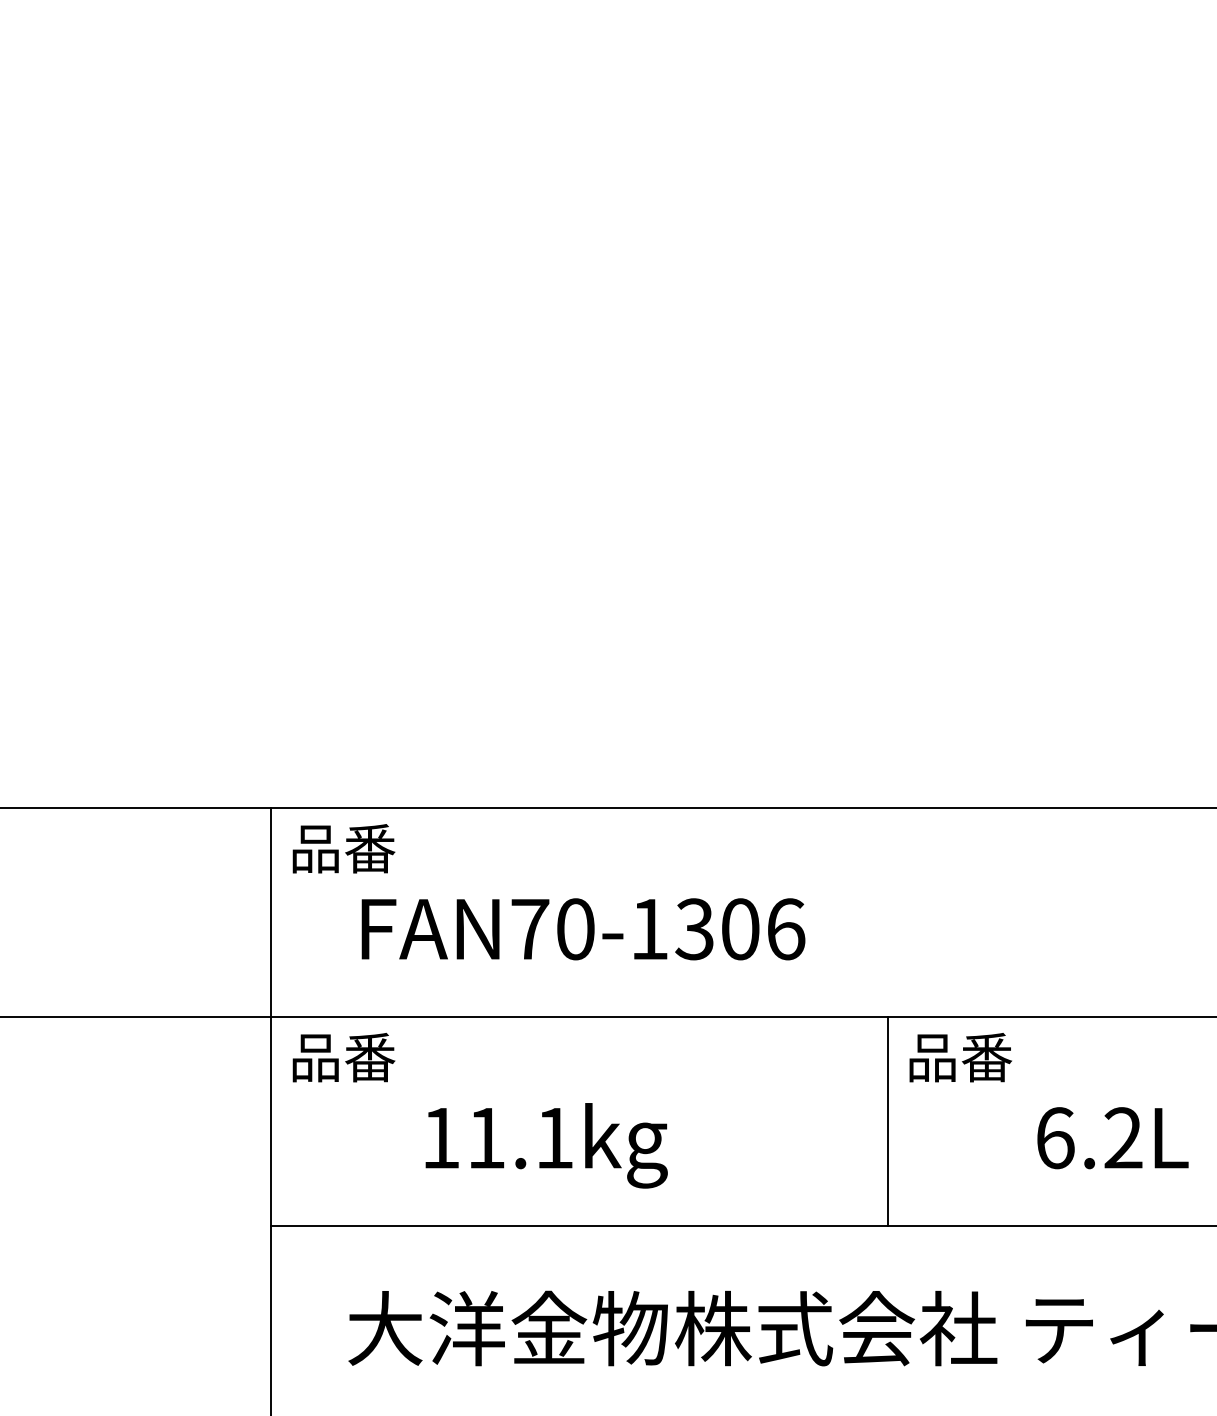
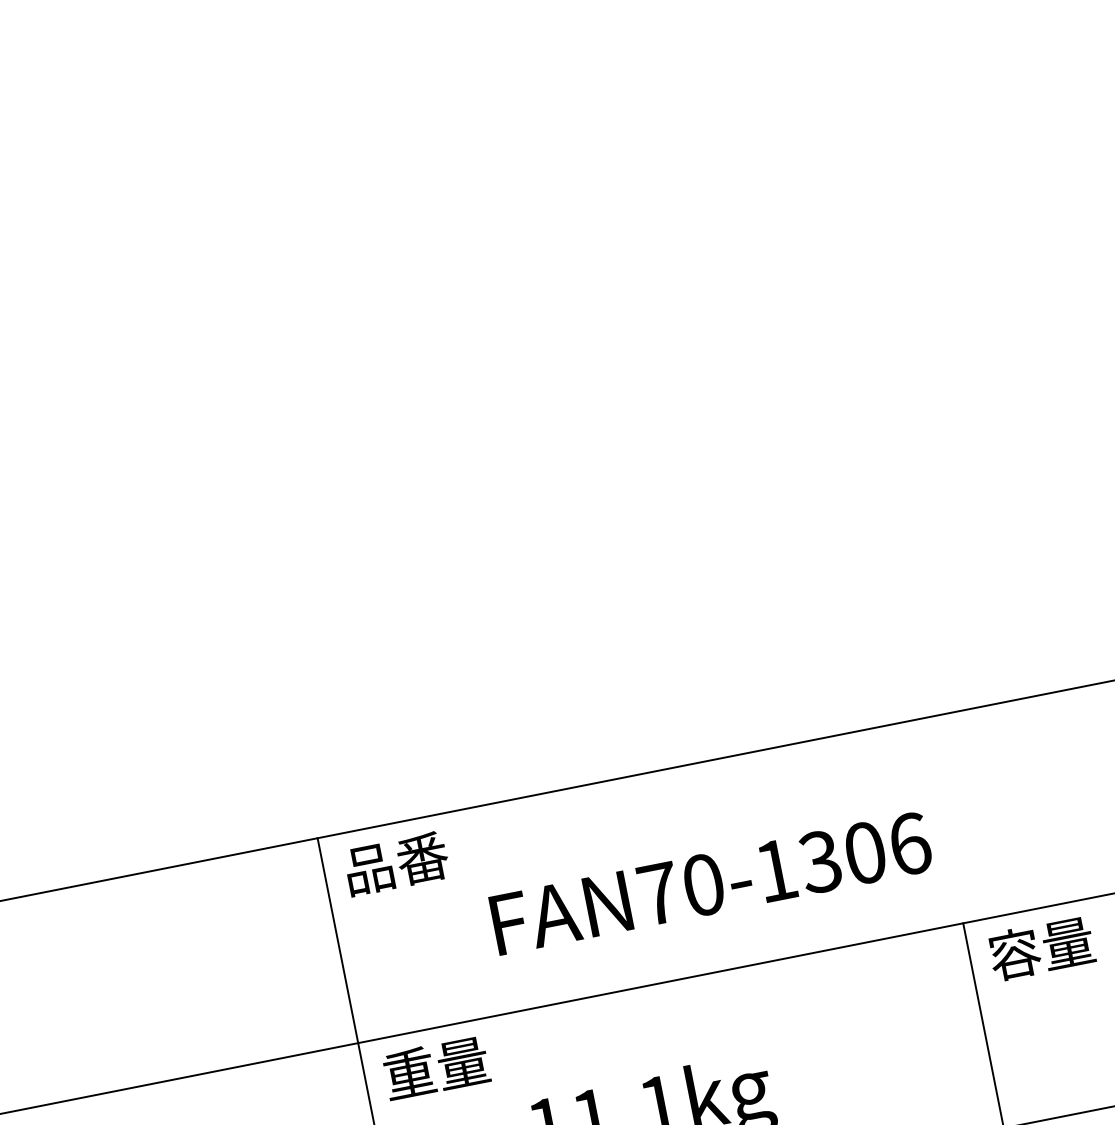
text: (583, 929) -> (711, 883), moved
text: (343, 1057) -> (437, 1068), 品番 -> 重量
text: (959, 1057) -> (1041, 948), 品番 -> 容量

